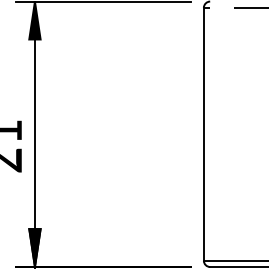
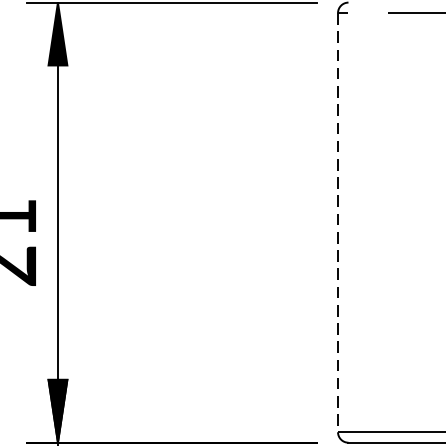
line: (203, 134) -> (337, 223), solid -> dashed

